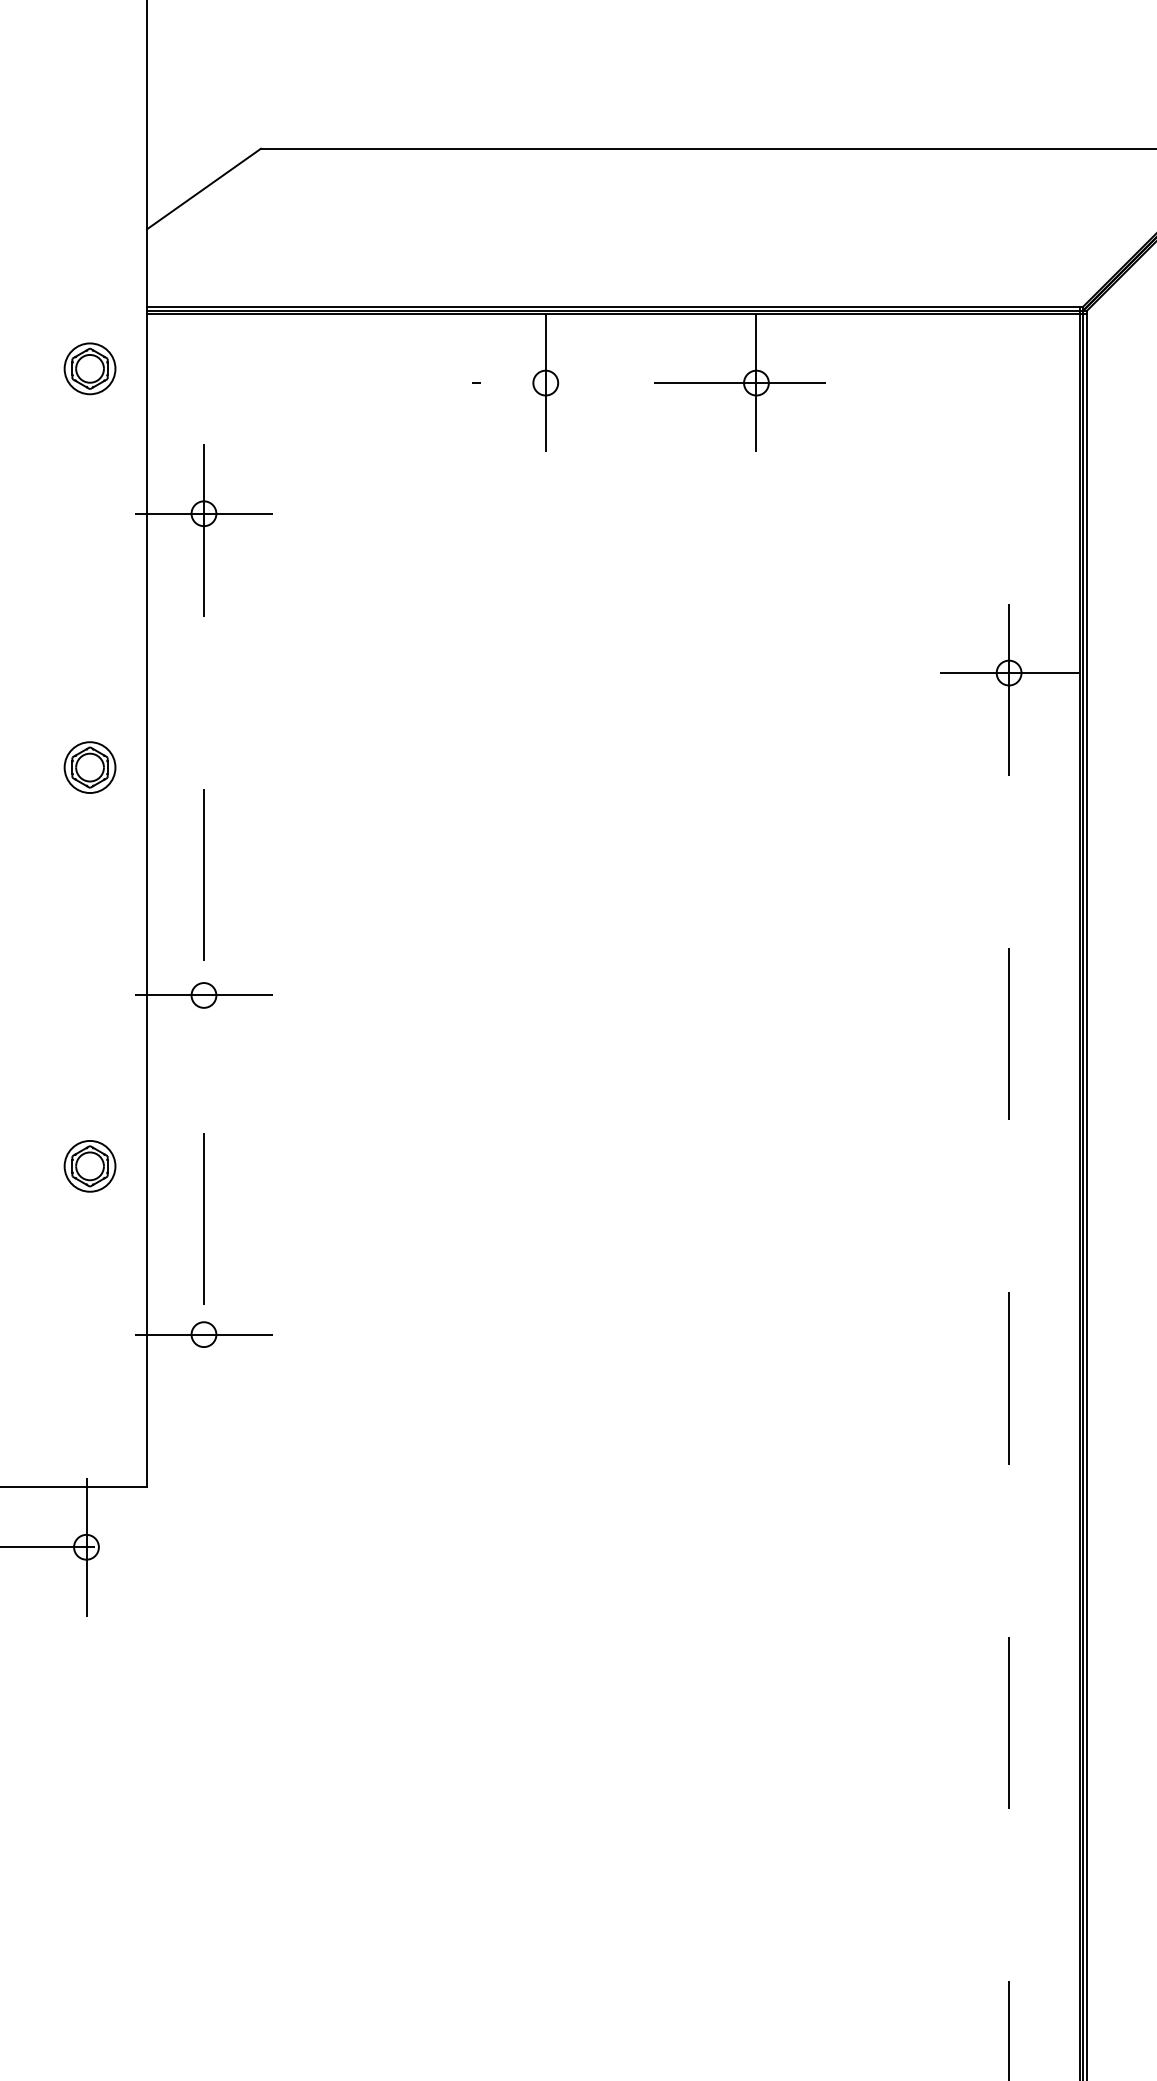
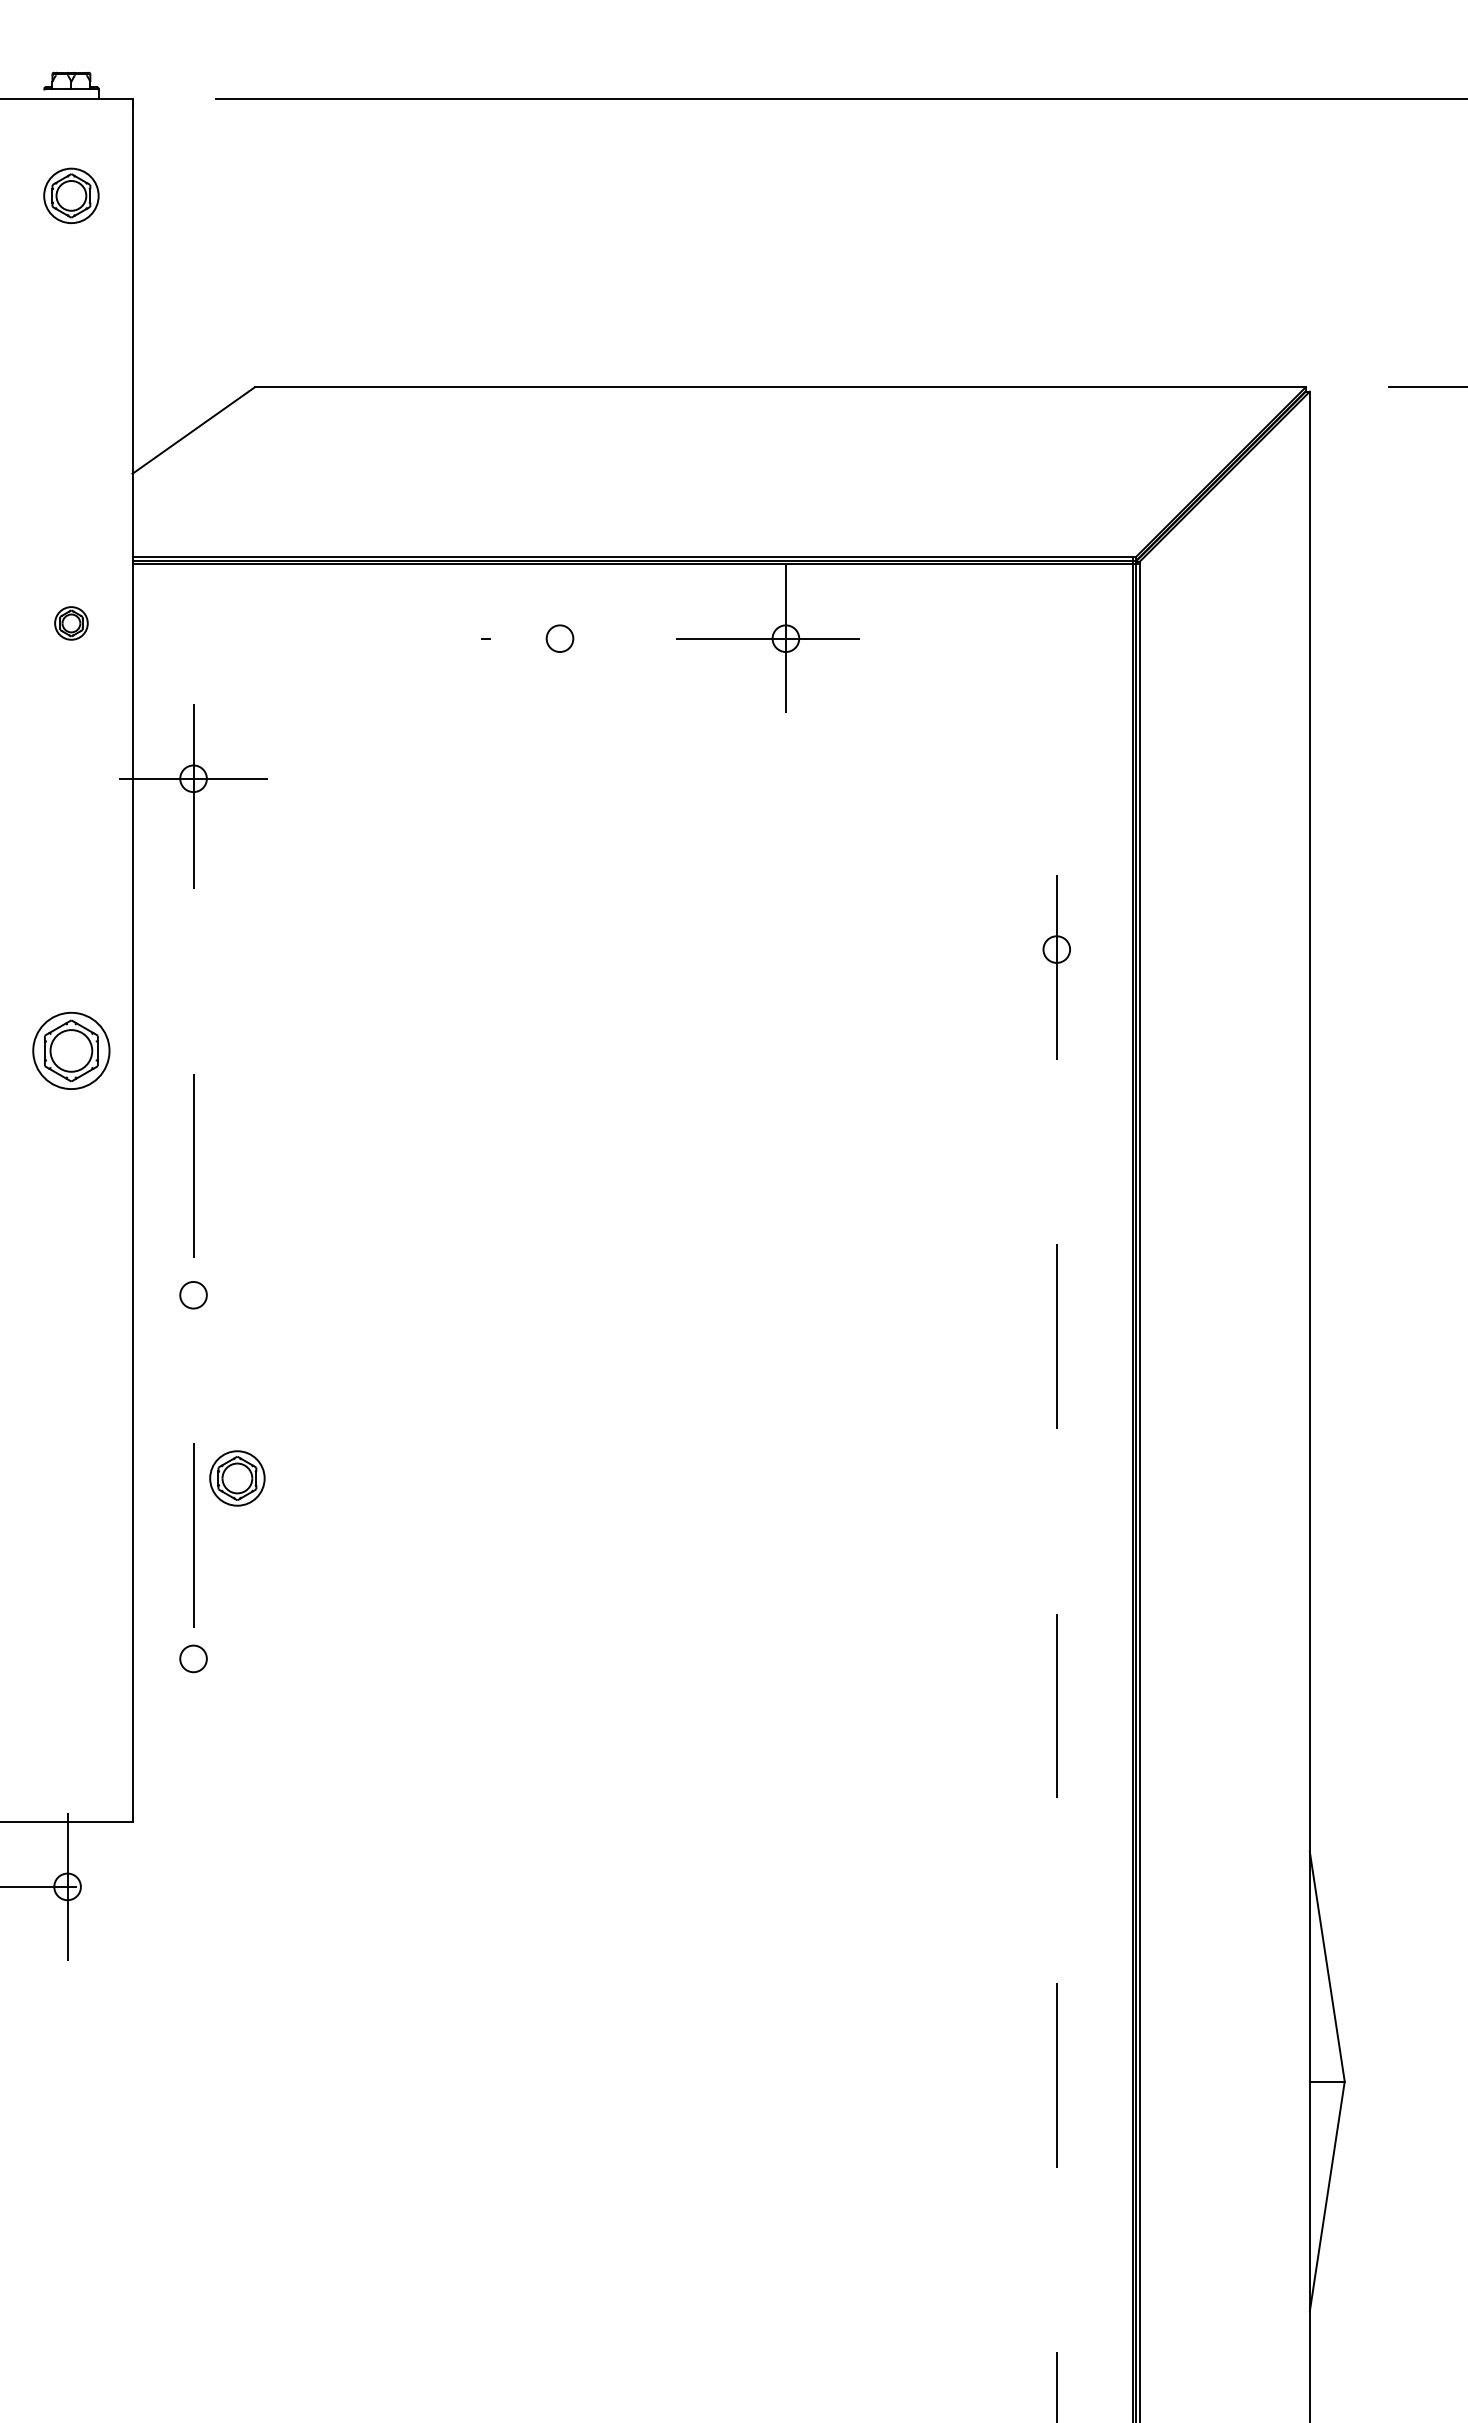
part: (90, 368) -> (71, 623), size x0.6
line: (546, 382) -> (560, 638), removed
line: (1008, 672) -> (1056, 949), removed
part: (90, 767) -> (71, 1050), size x1.4
line: (203, 995) -> (193, 1295), removed
part: (90, 1166) -> (237, 1478), moved
line: (203, 1334) -> (193, 1658), removed

